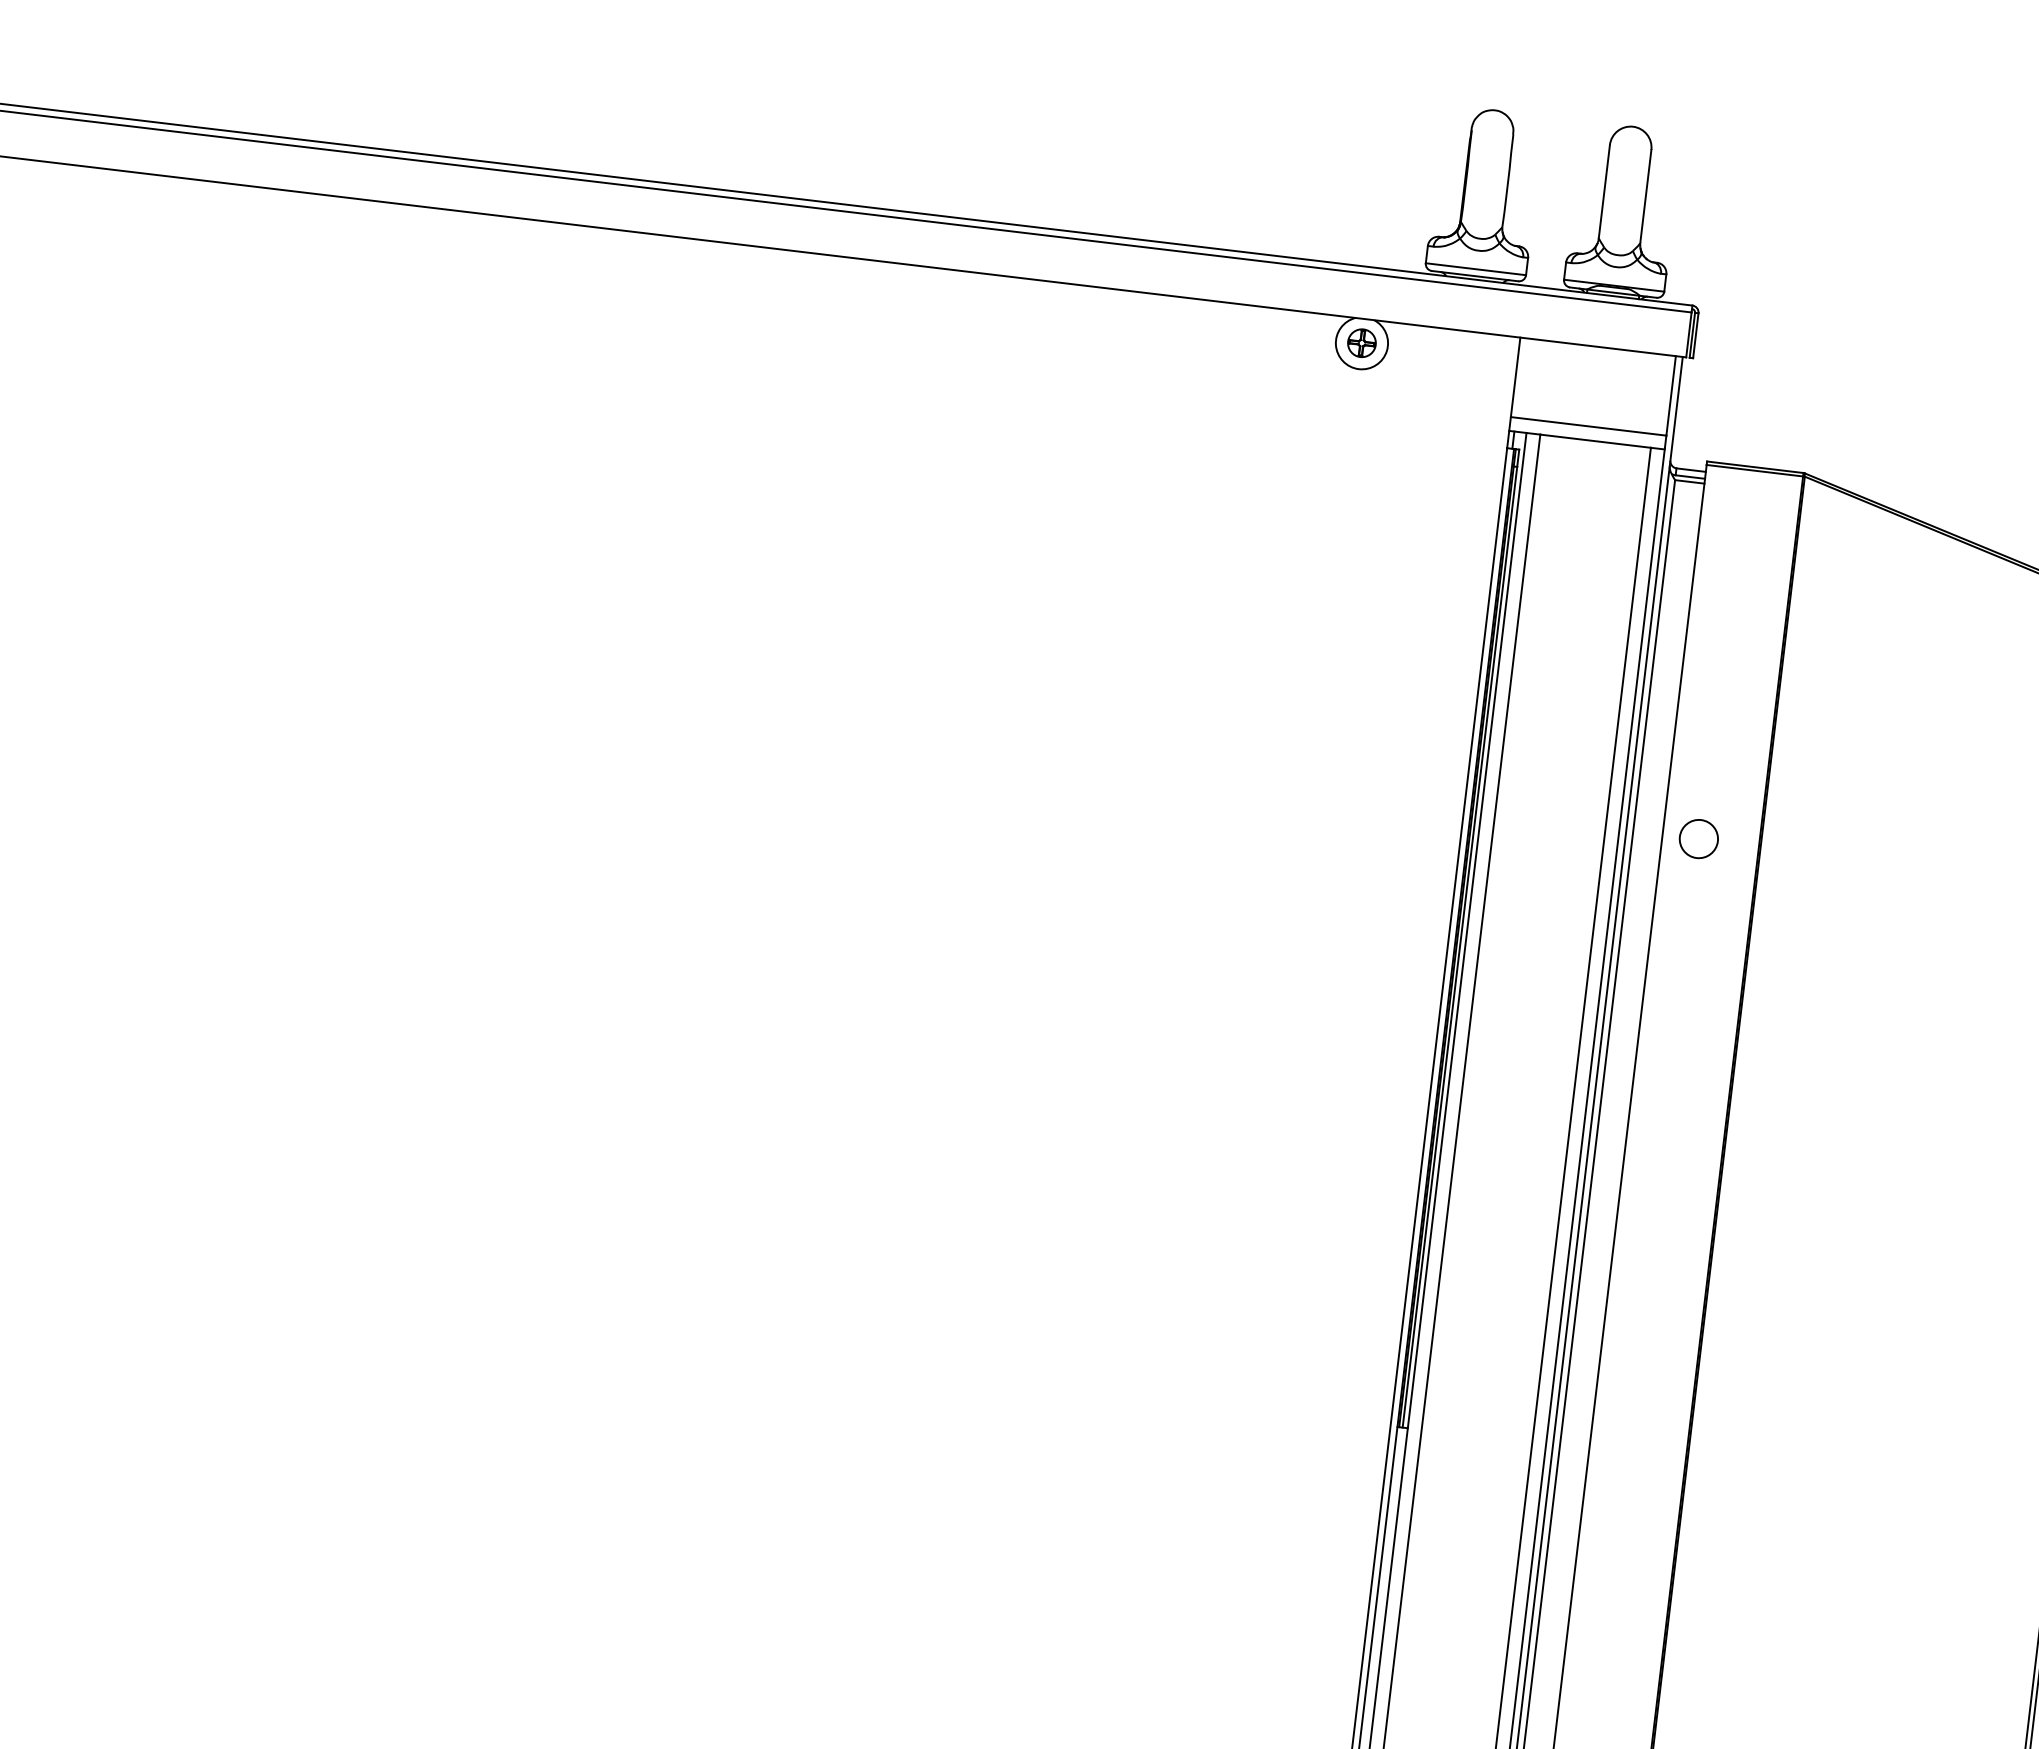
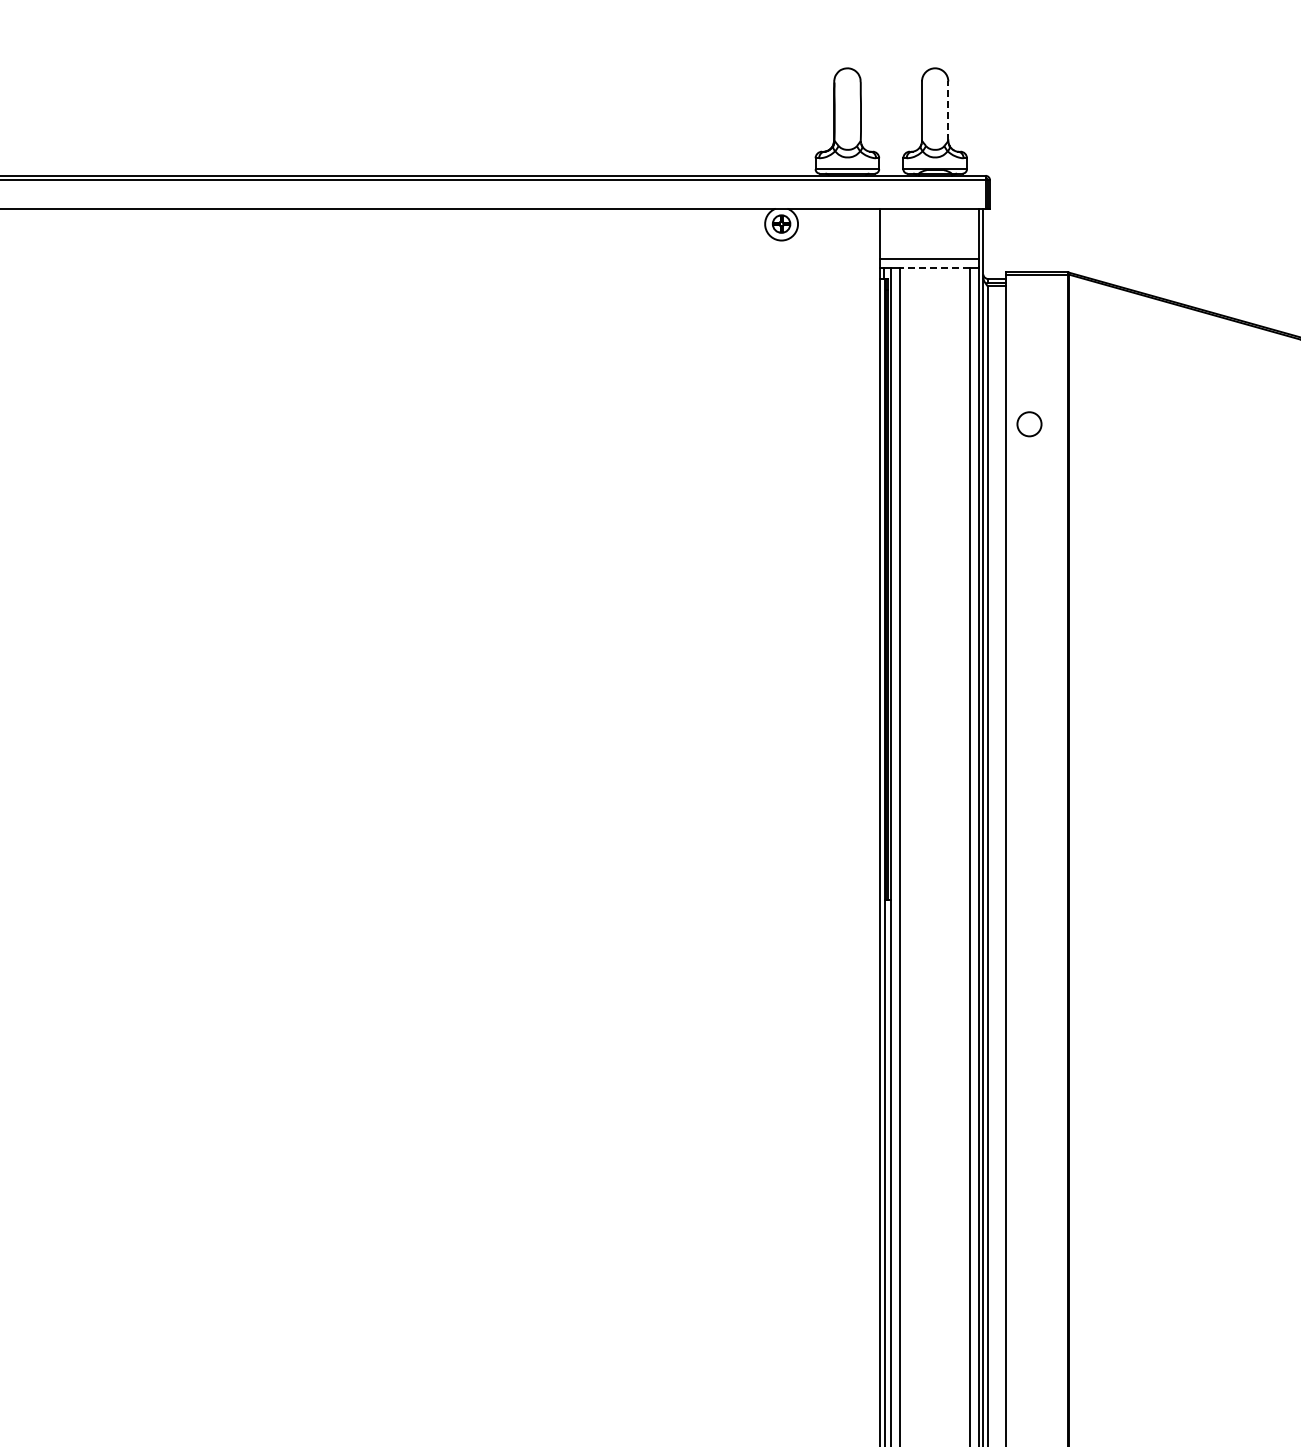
line: (1646, 197) -> (948, 111), solid -> dashed
line: (1594, 440) -> (934, 267), solid -> dashed
circle: (1698, 839) -> (1029, 424), moved

